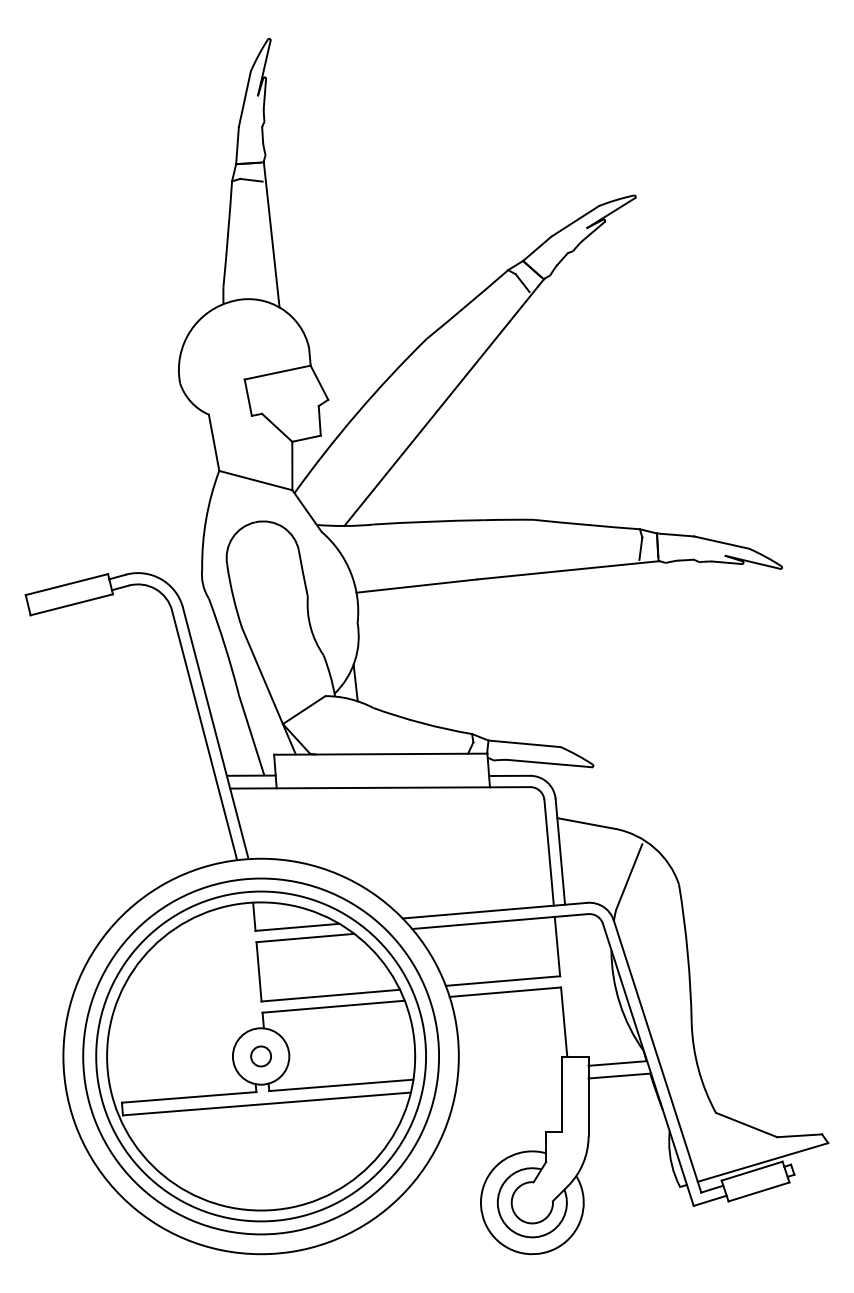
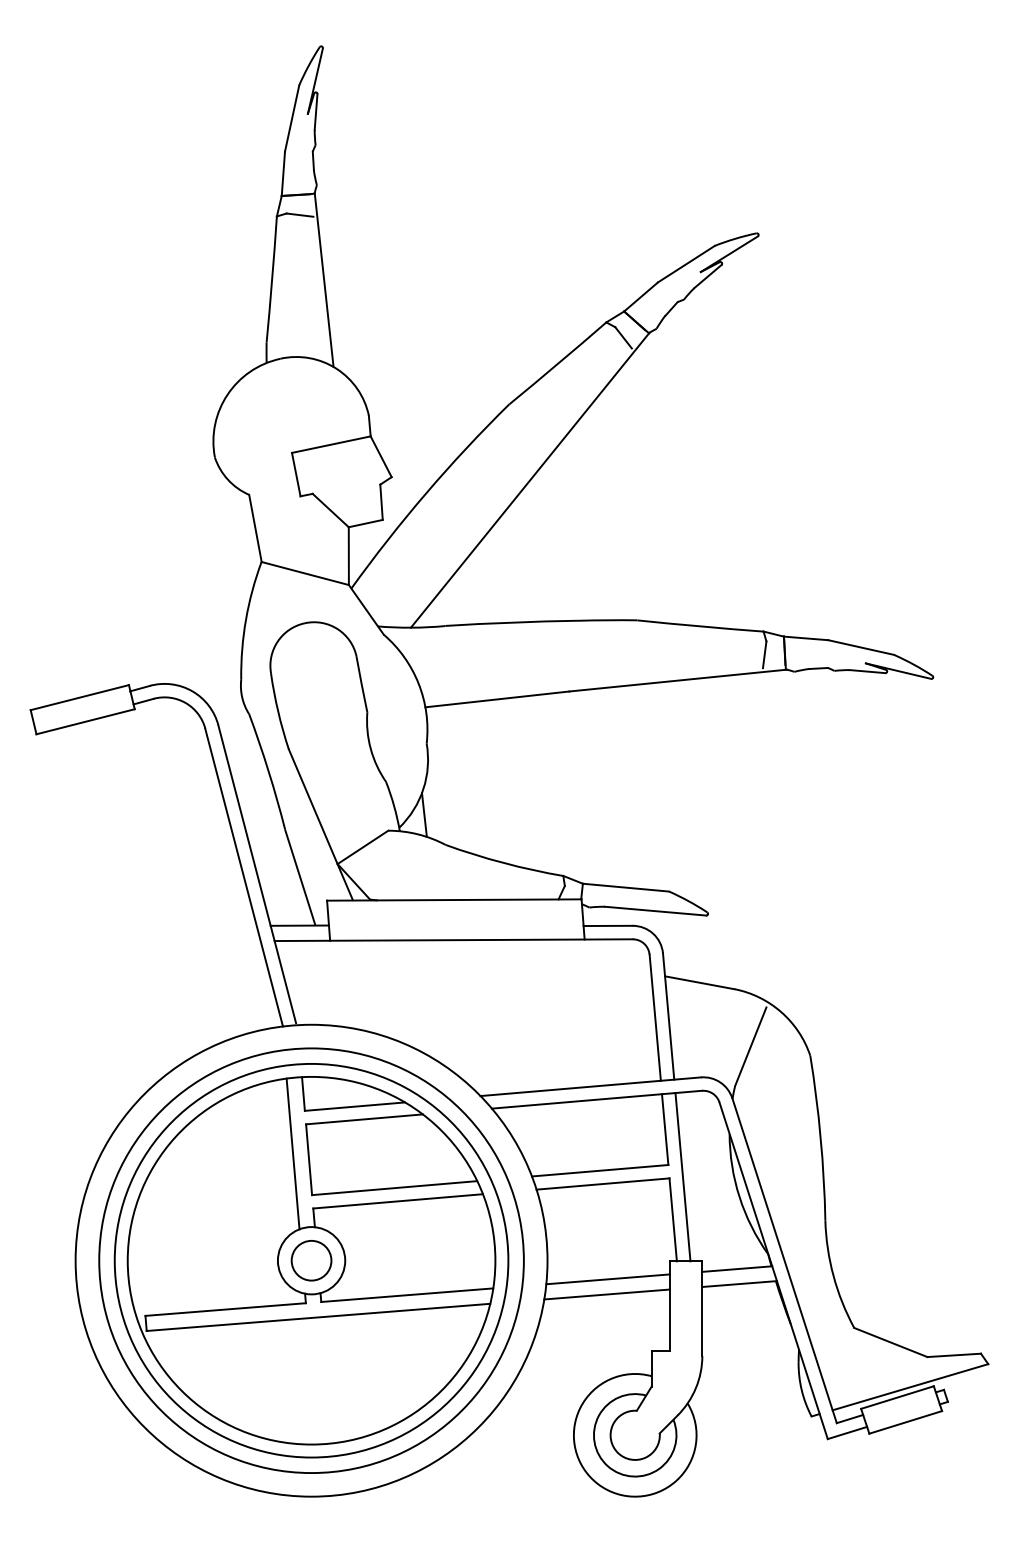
line: (245, 966) -> (292, 1153), added
line: (572, 985) -> (683, 1176), added
circle: (260, 1056) -> (310, 1260), size x1.67
line: (509, 1071) -> (607, 1278), added
line: (508, 1084) -> (606, 1294), added

